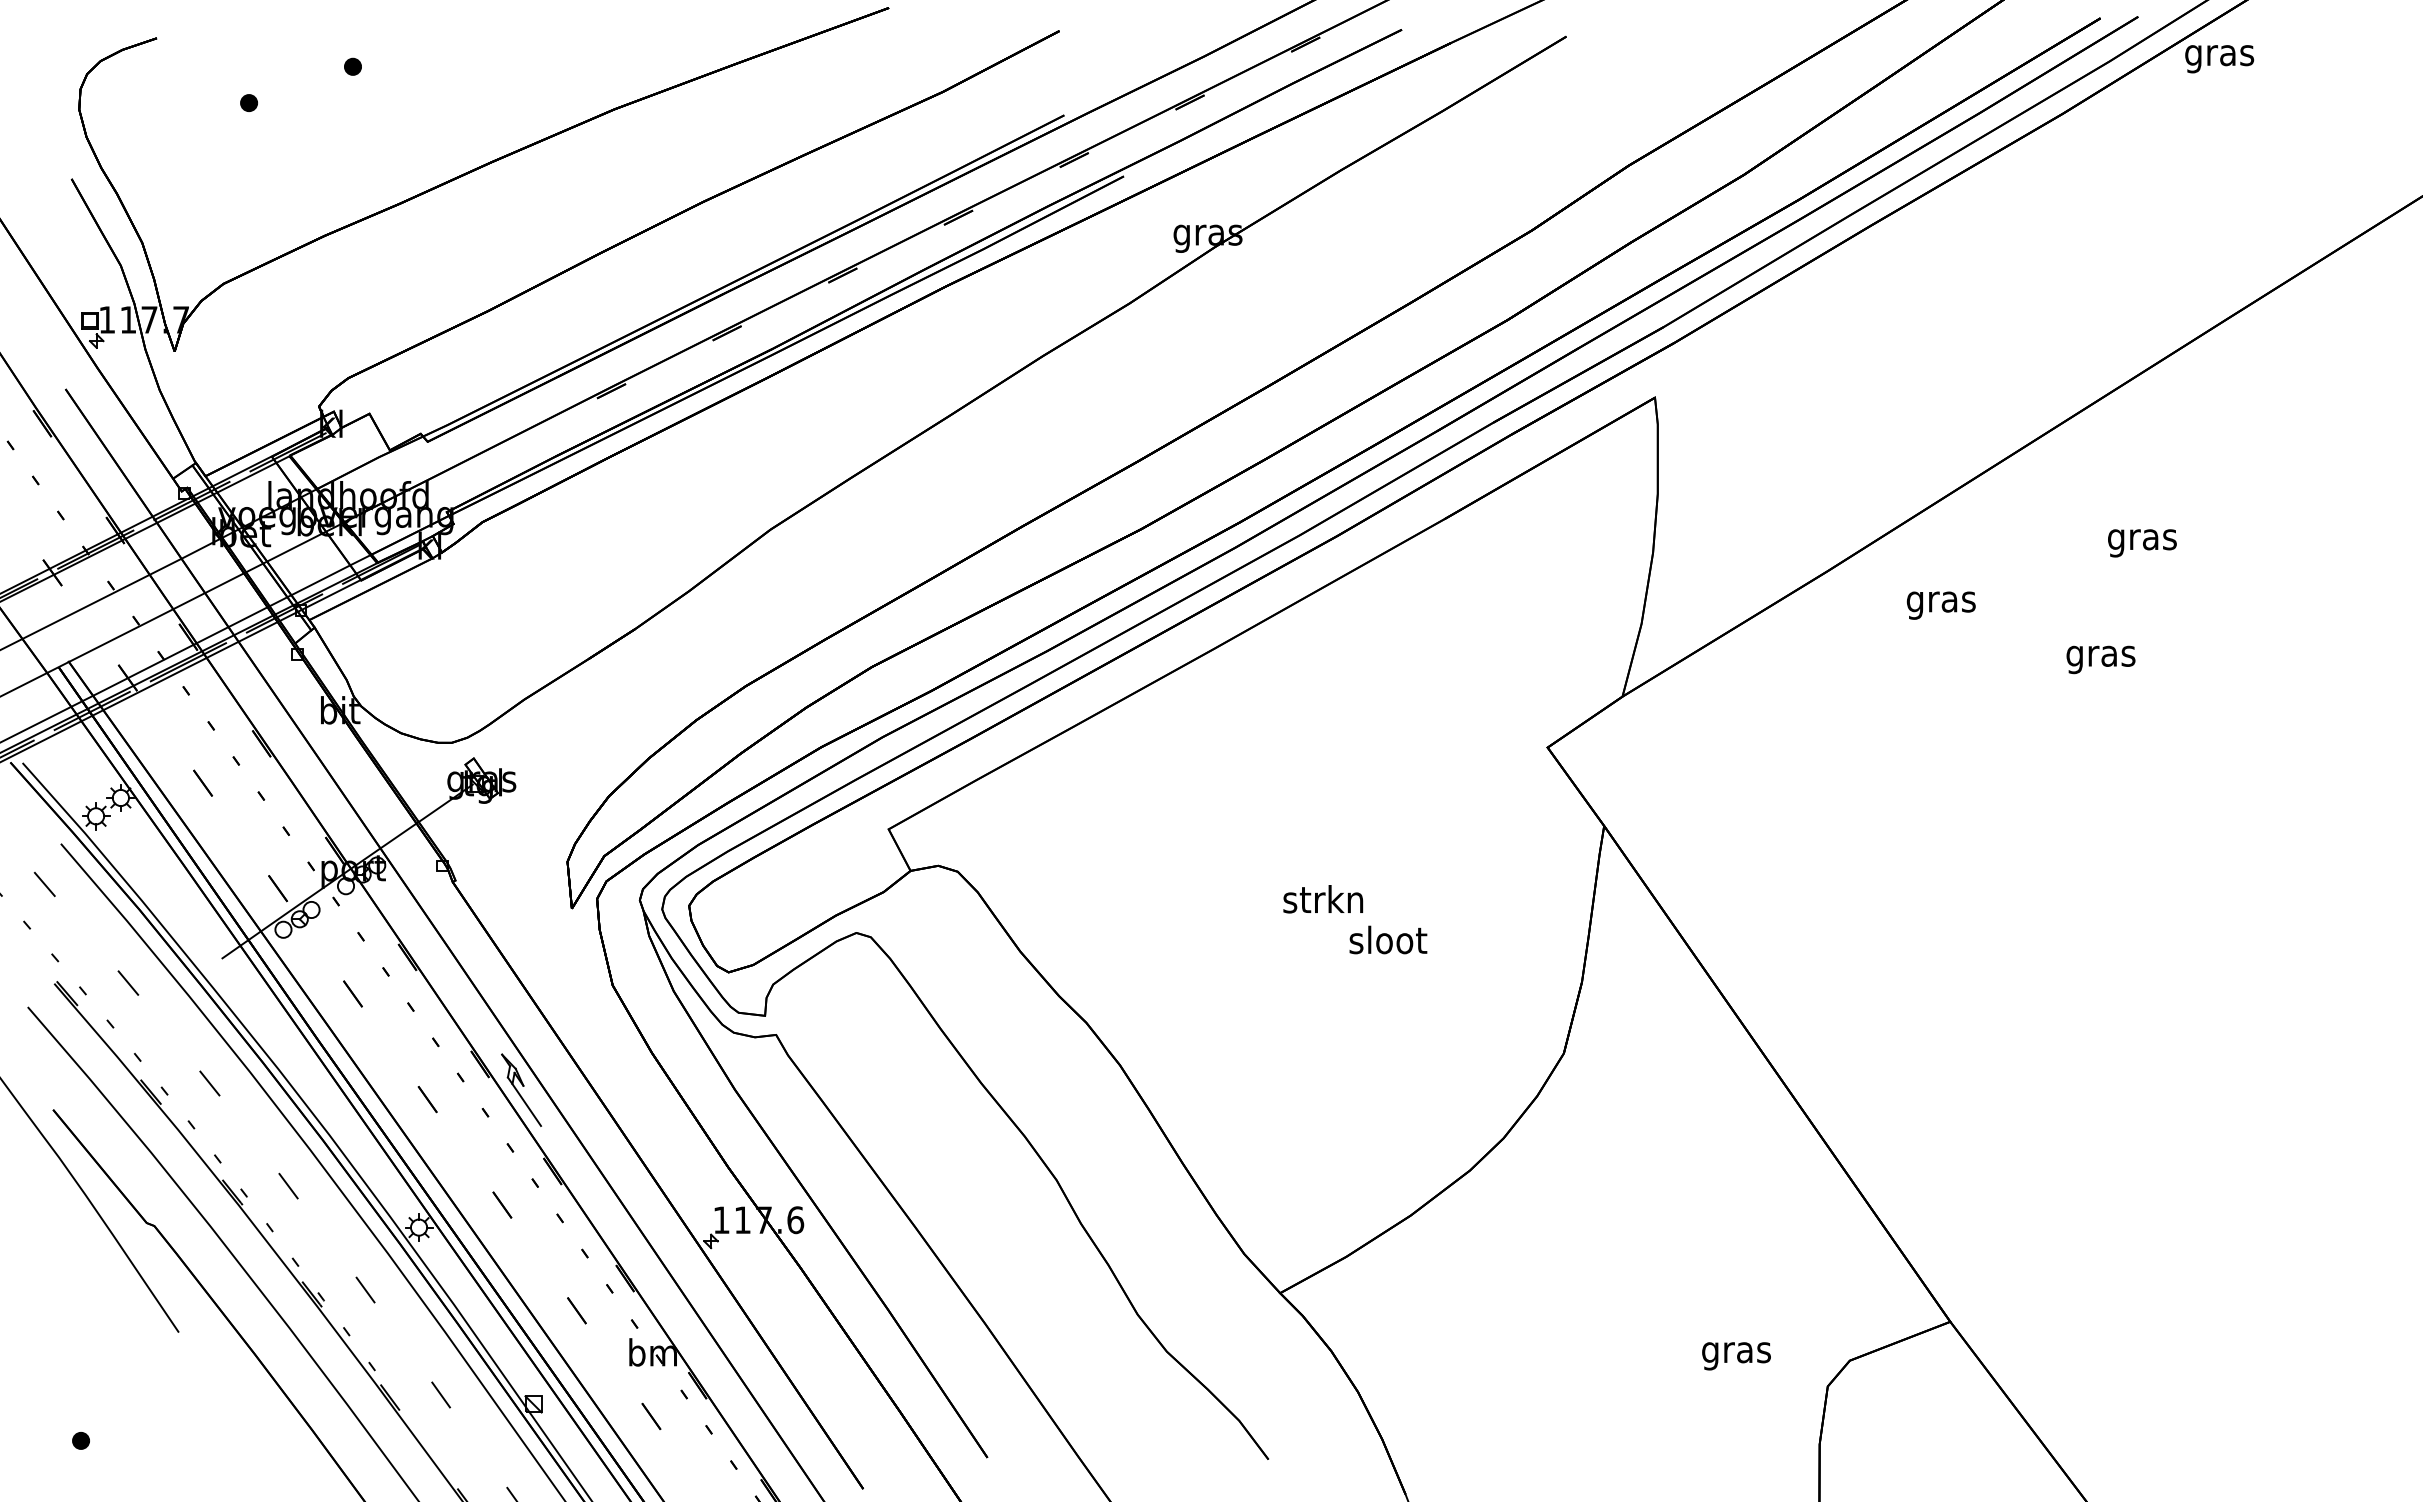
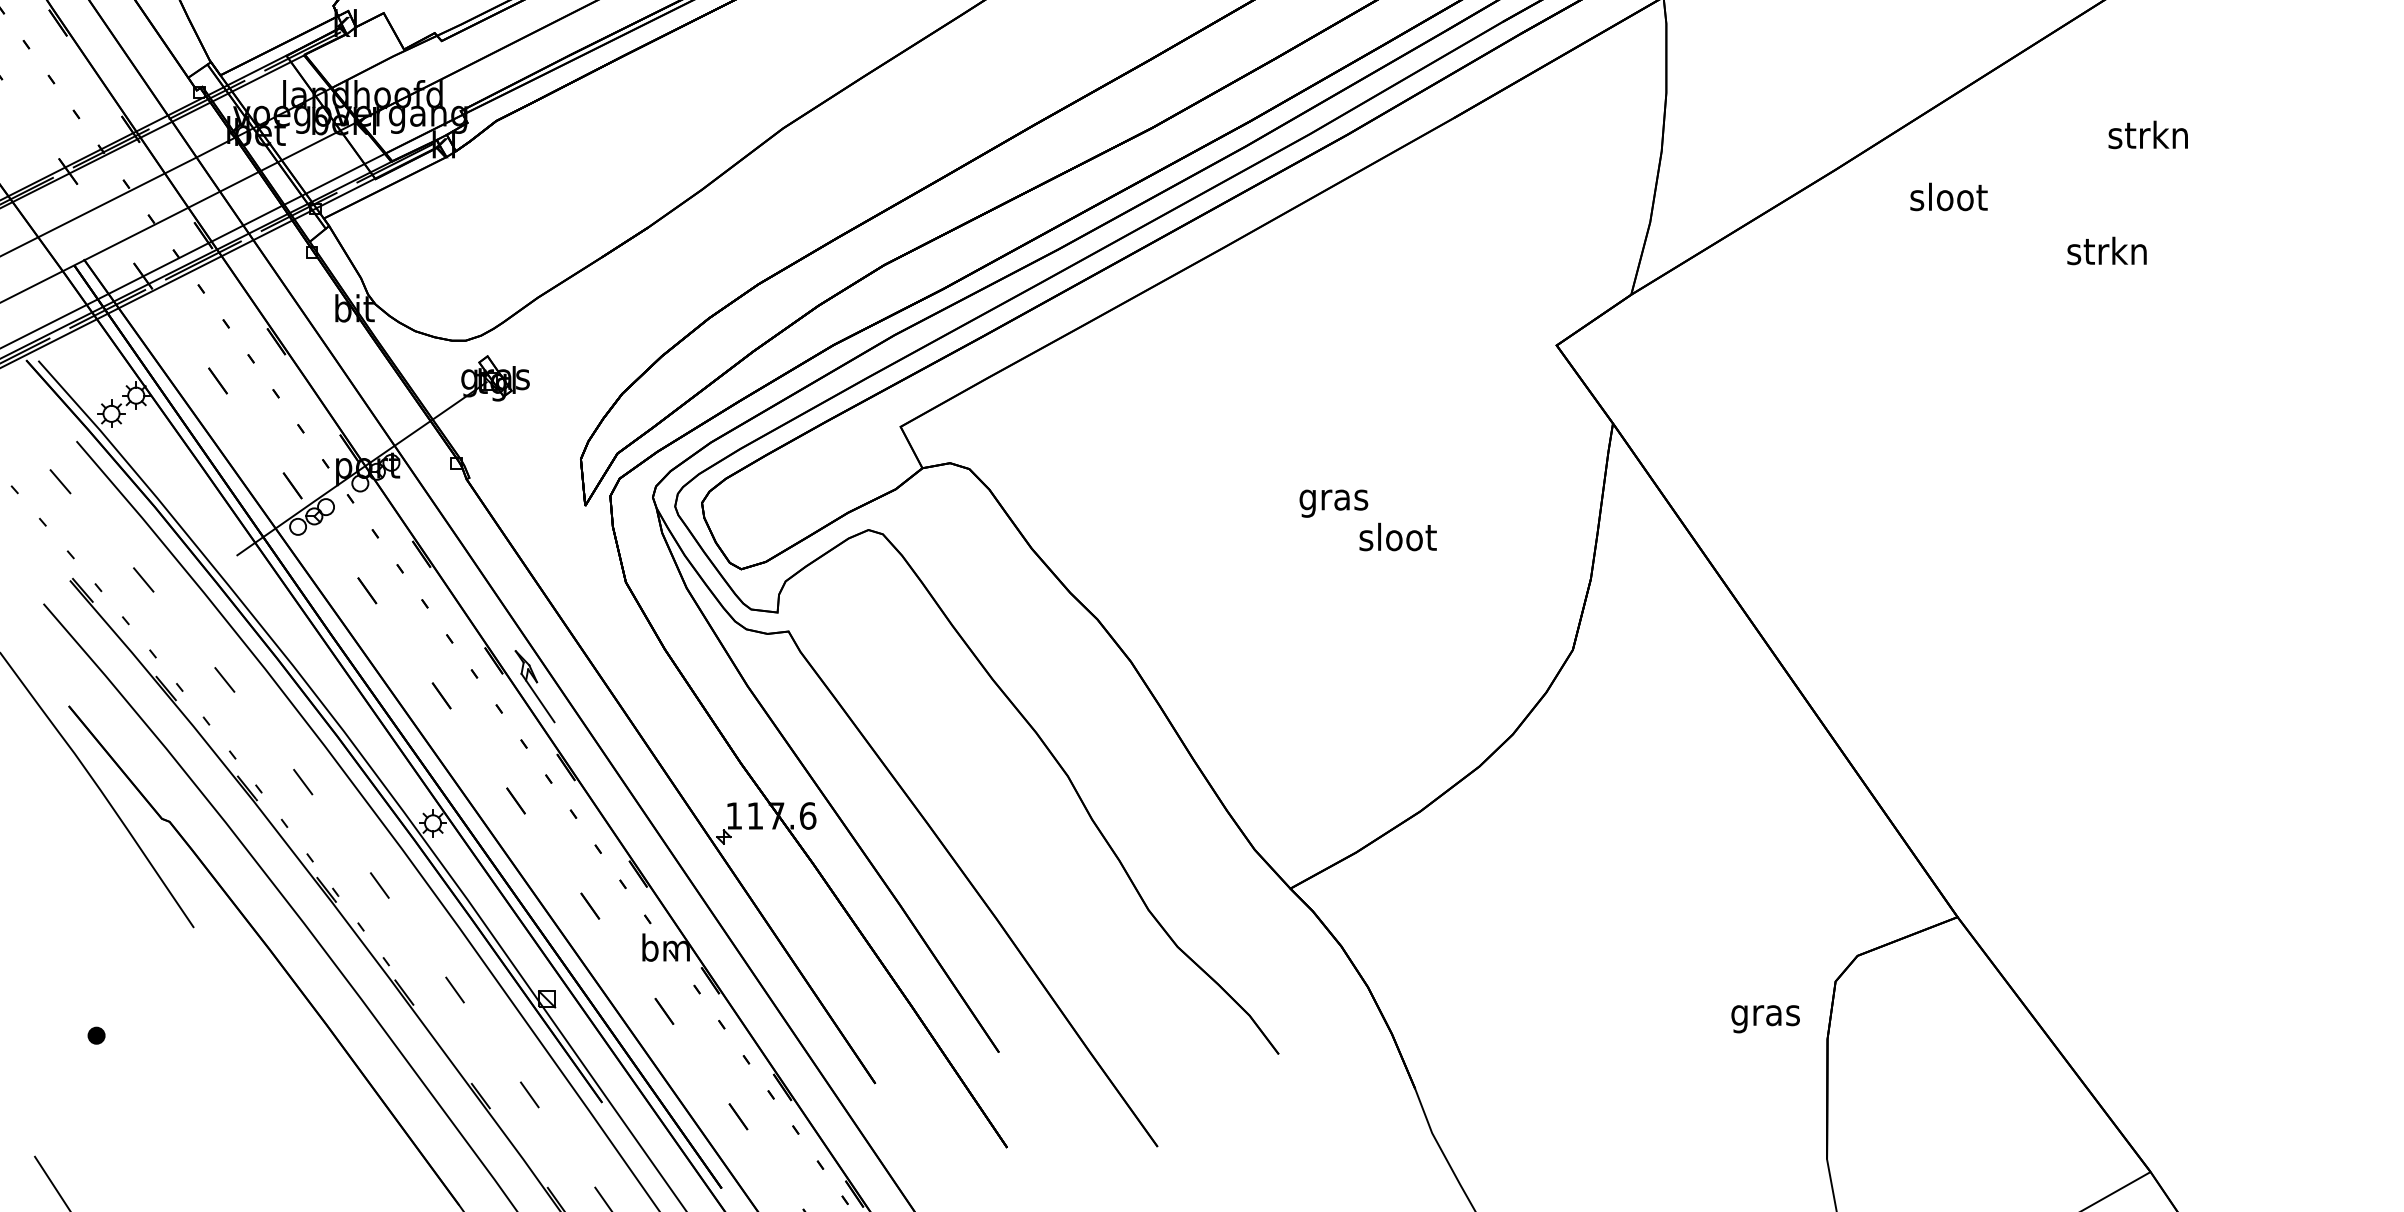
text: (2141, 539) -> (2147, 138), gras -> strkn
text: (1941, 601) -> (1948, 200), gras -> sloot
text: (2100, 656) -> (2107, 254), gras -> strkn
text: (1323, 902) -> (1333, 499), strkn -> gras
text: (1736, 1356) -> (1765, 1019), moved

